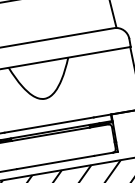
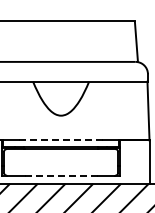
line: (48, 125) -> (60, 140), solid -> dashed
line: (55, 162) -> (61, 175), solid -> dashed

